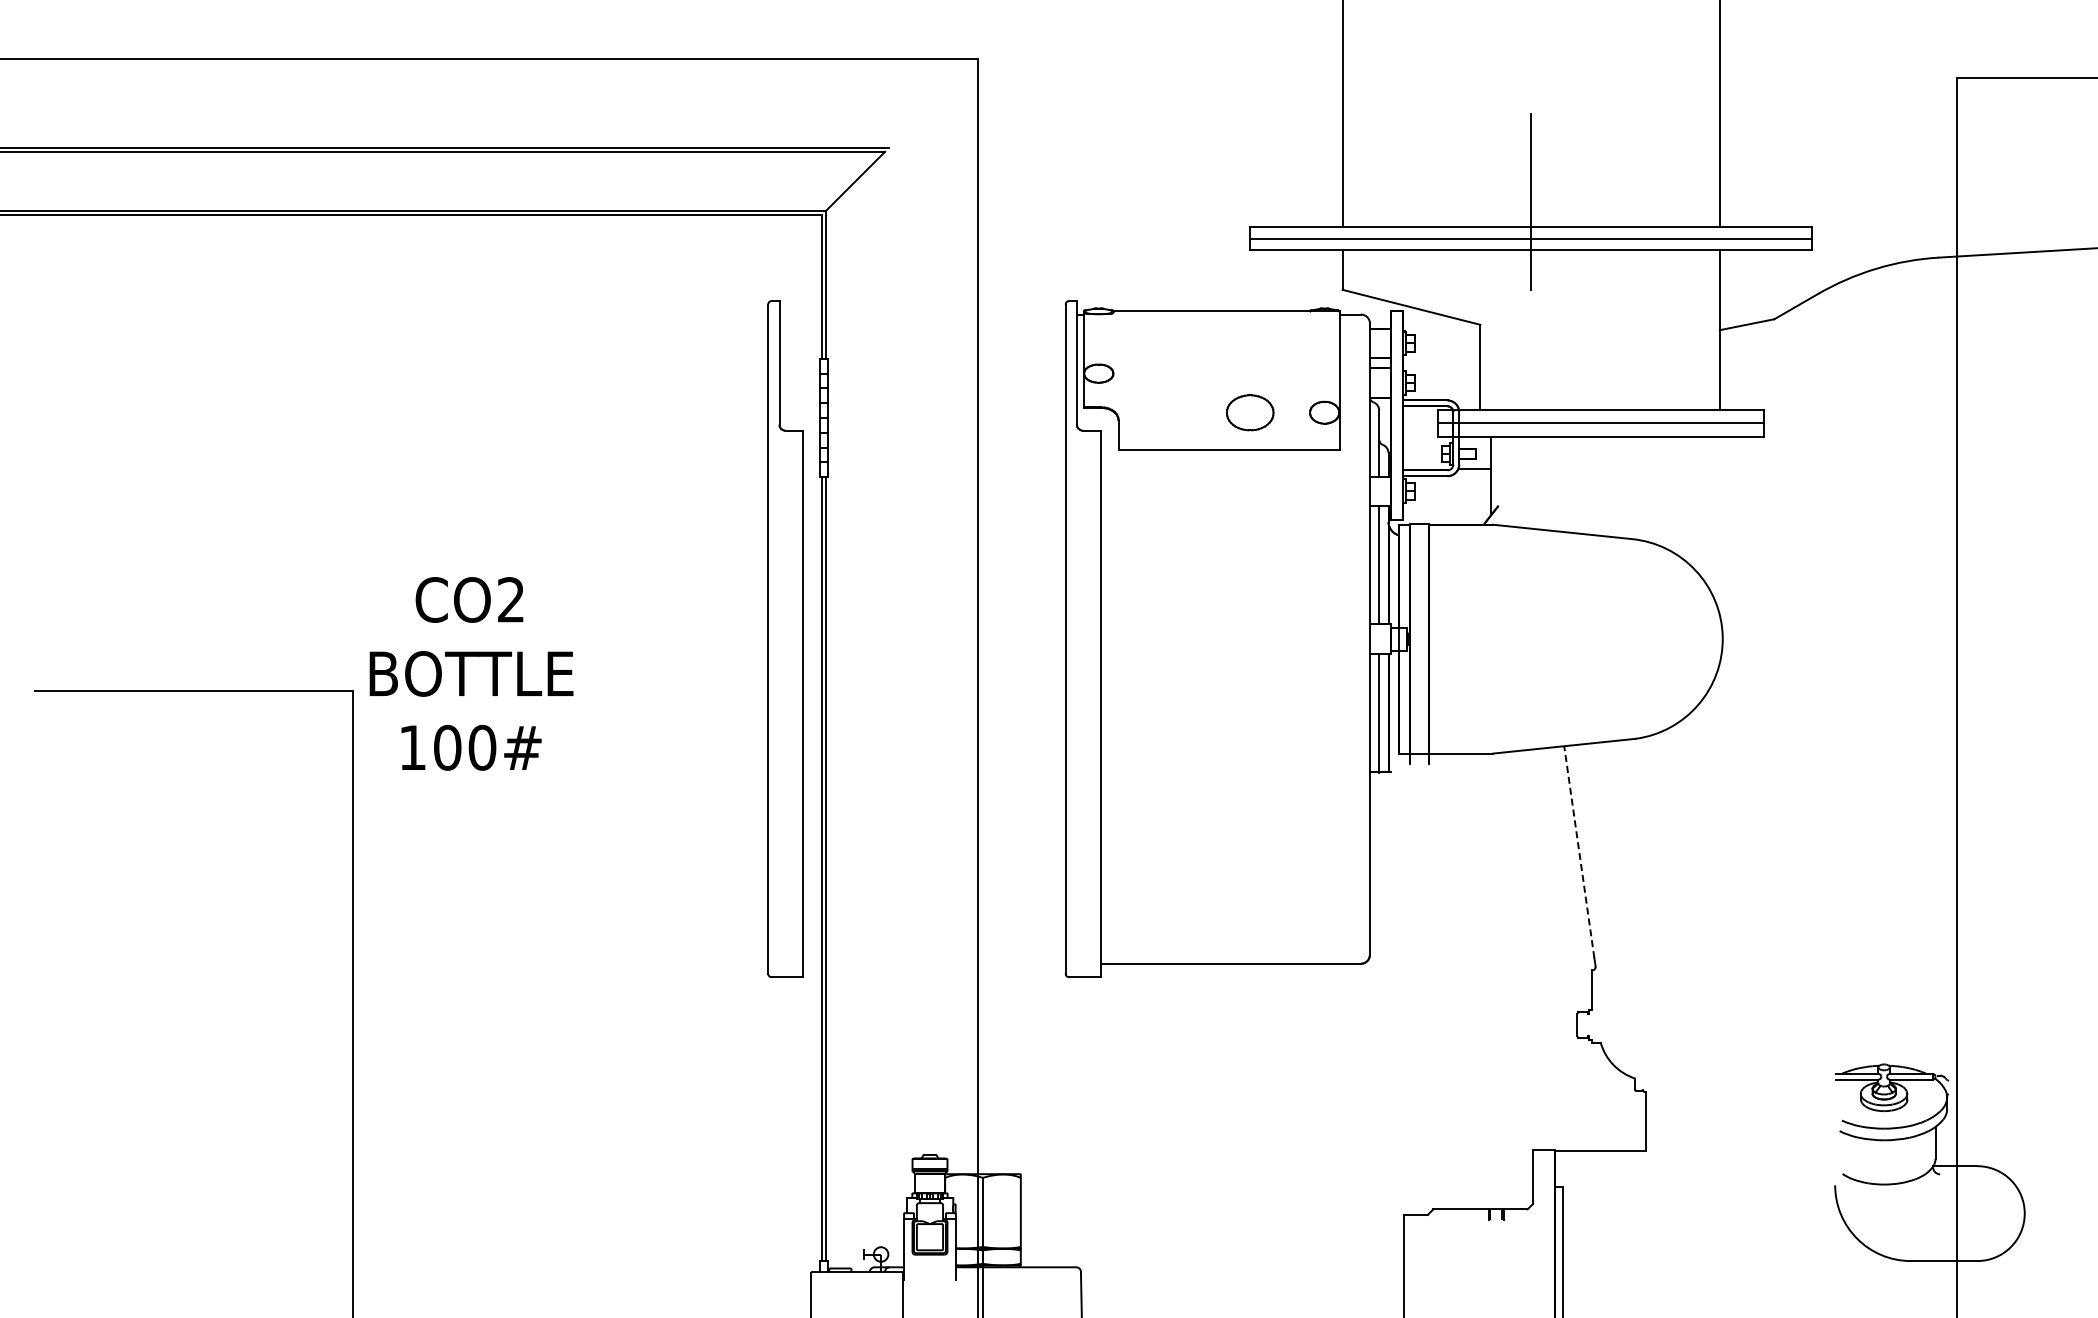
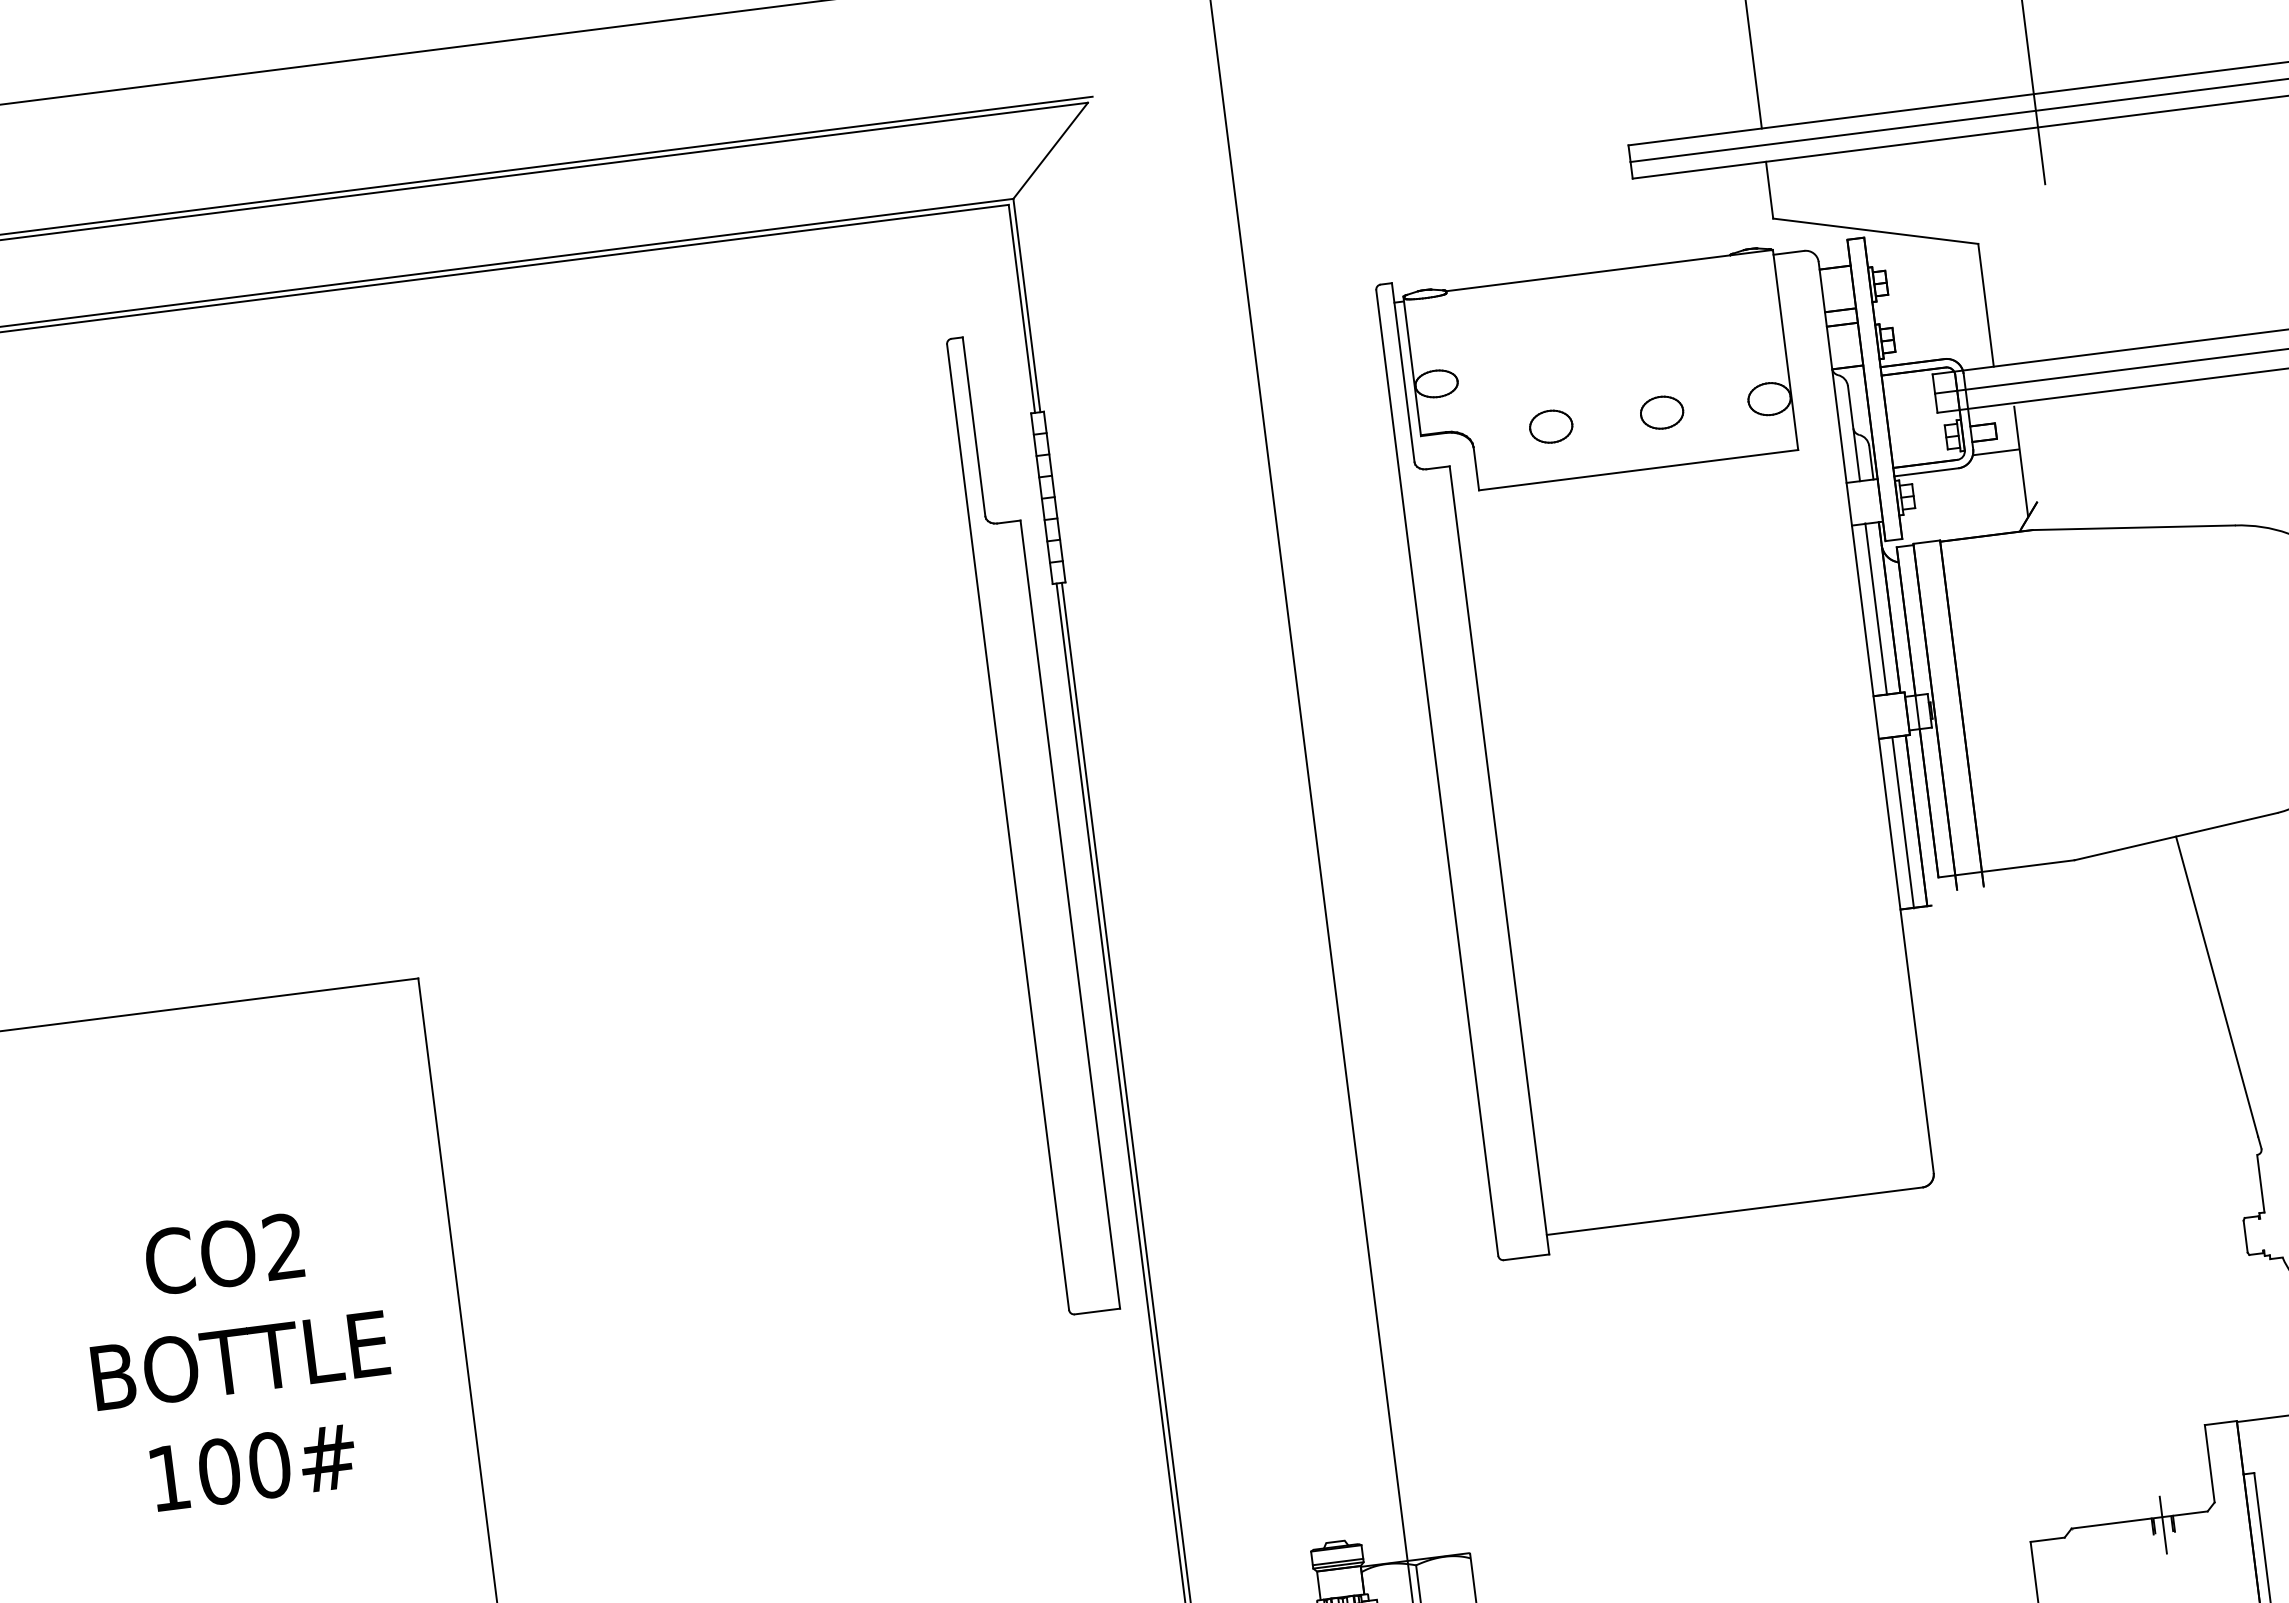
part: (1172, 412) -> (1550, 426), added
part: (1249, 412) -> (1661, 412), size x0.62
text: (471, 673) -> (240, 1360), moved
line: (1579, 852) -> (2217, 987), dashed -> solid
line: (1496, 1214) -> (2163, 1524), added

